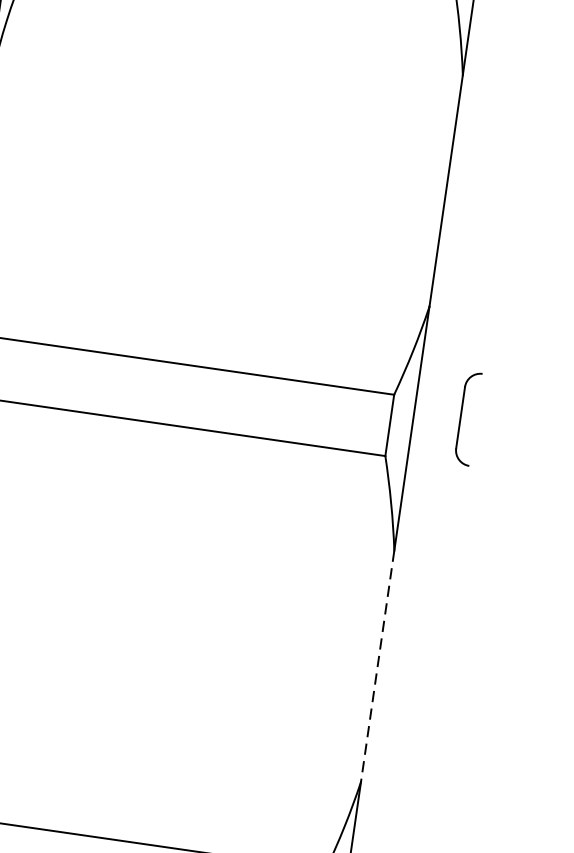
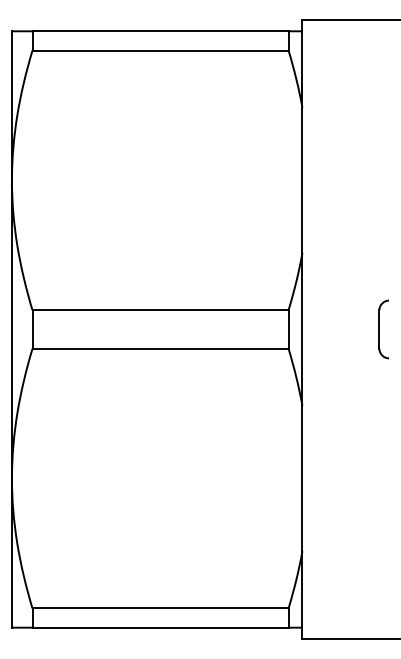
part: (467, 418) -> (383, 329), moved
line: (377, 666) -> (302, 478), dashed -> solid

